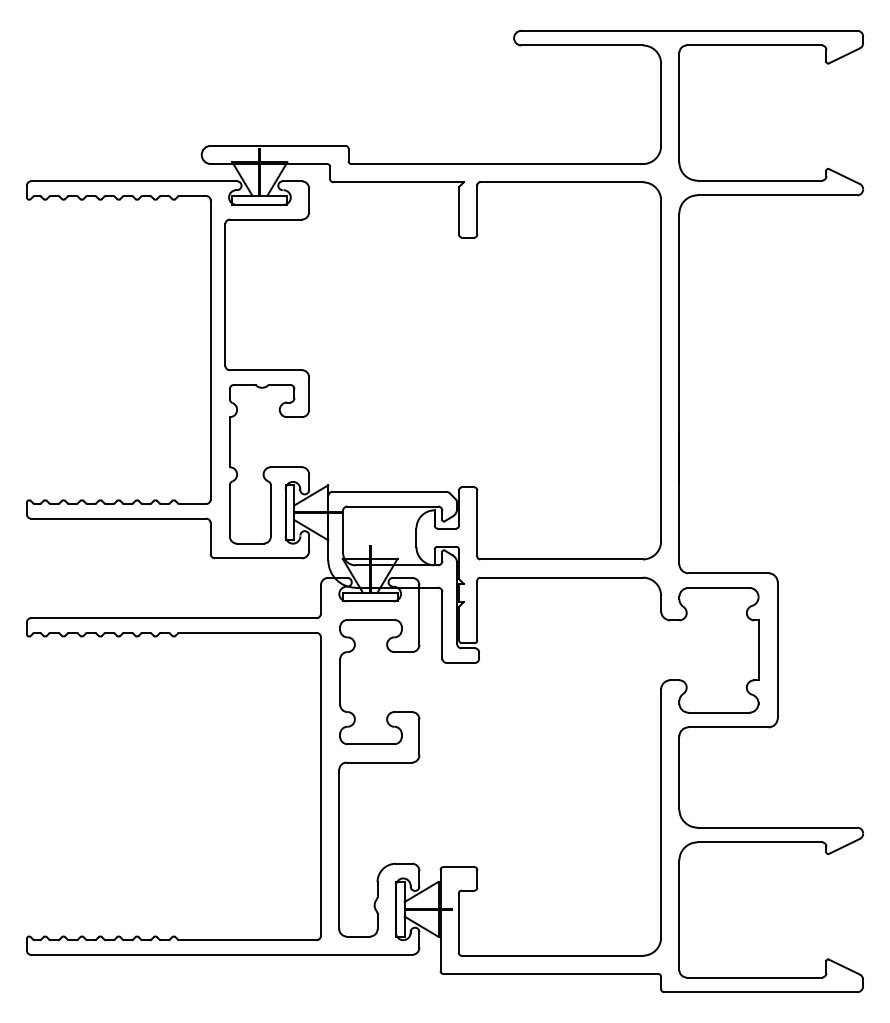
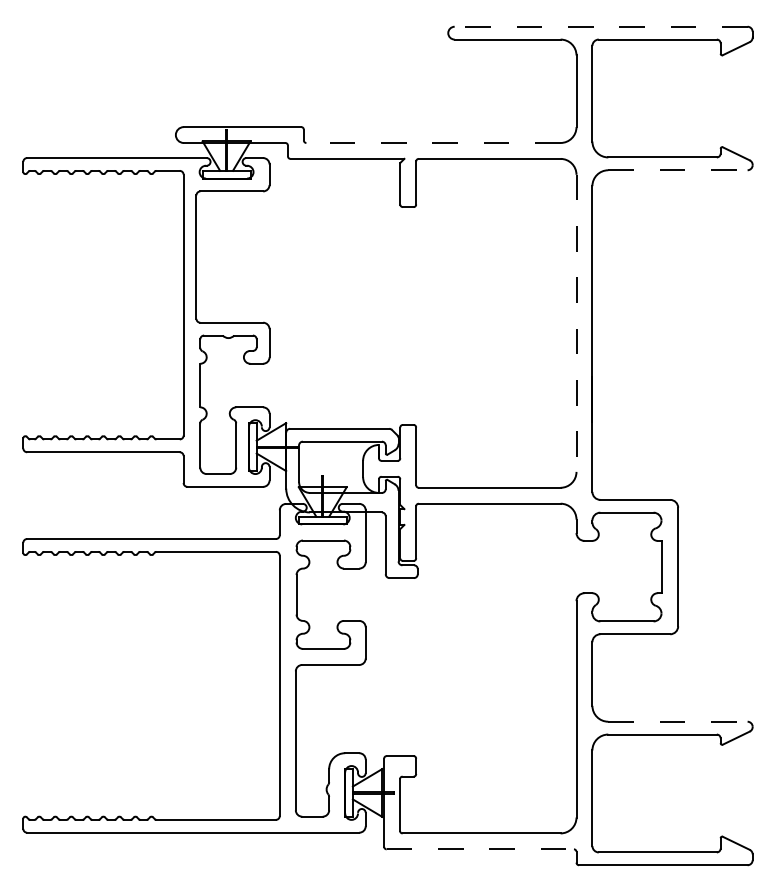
line: (688, 30) -> (600, 26), solid -> dashed
line: (497, 164) -> (433, 143), solid -> dashed
line: (776, 195) -> (677, 170), solid -> dashed
line: (661, 371) -> (576, 323), solid -> dashed
line: (776, 827) -> (677, 721), solid -> dashed
line: (551, 974) -> (480, 849), solid -> dashed

